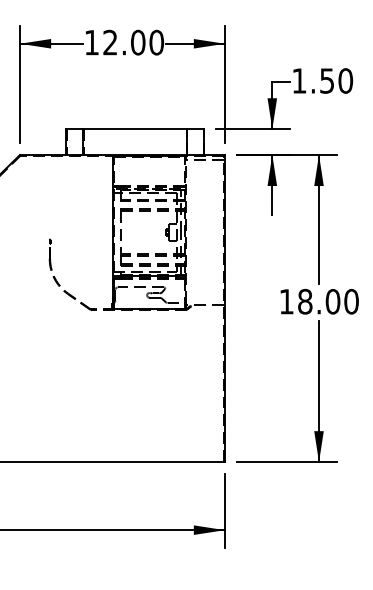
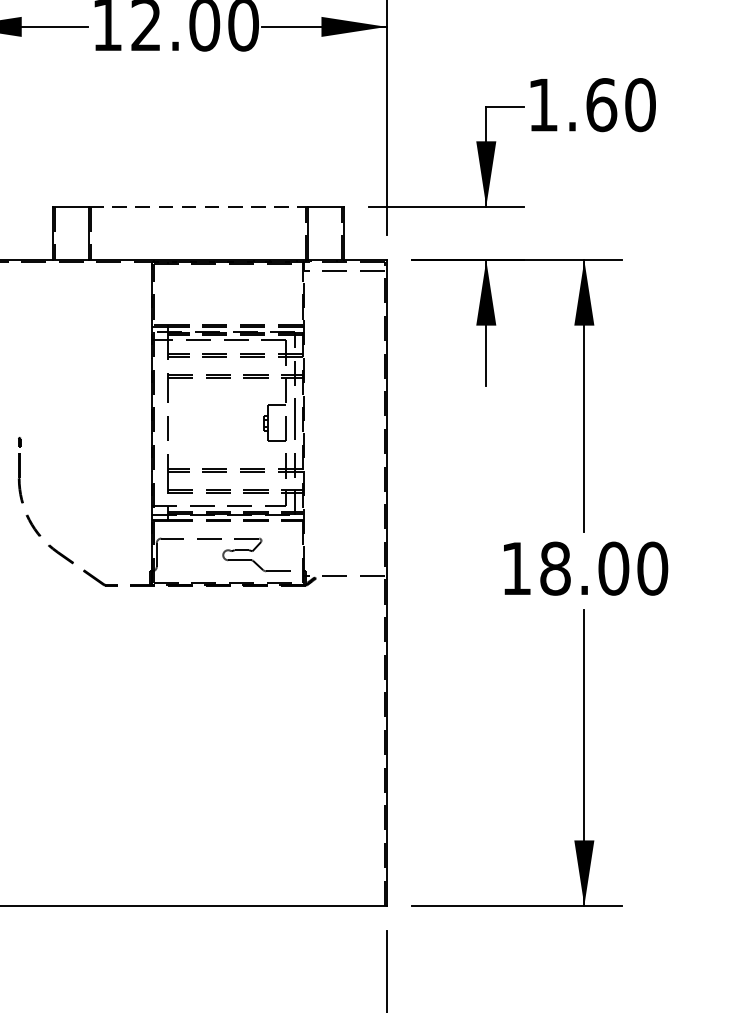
text: (327, 80) -> (602, 104), 1.50 -> 1.60
line: (135, 129) -> (198, 206), solid -> dashed

